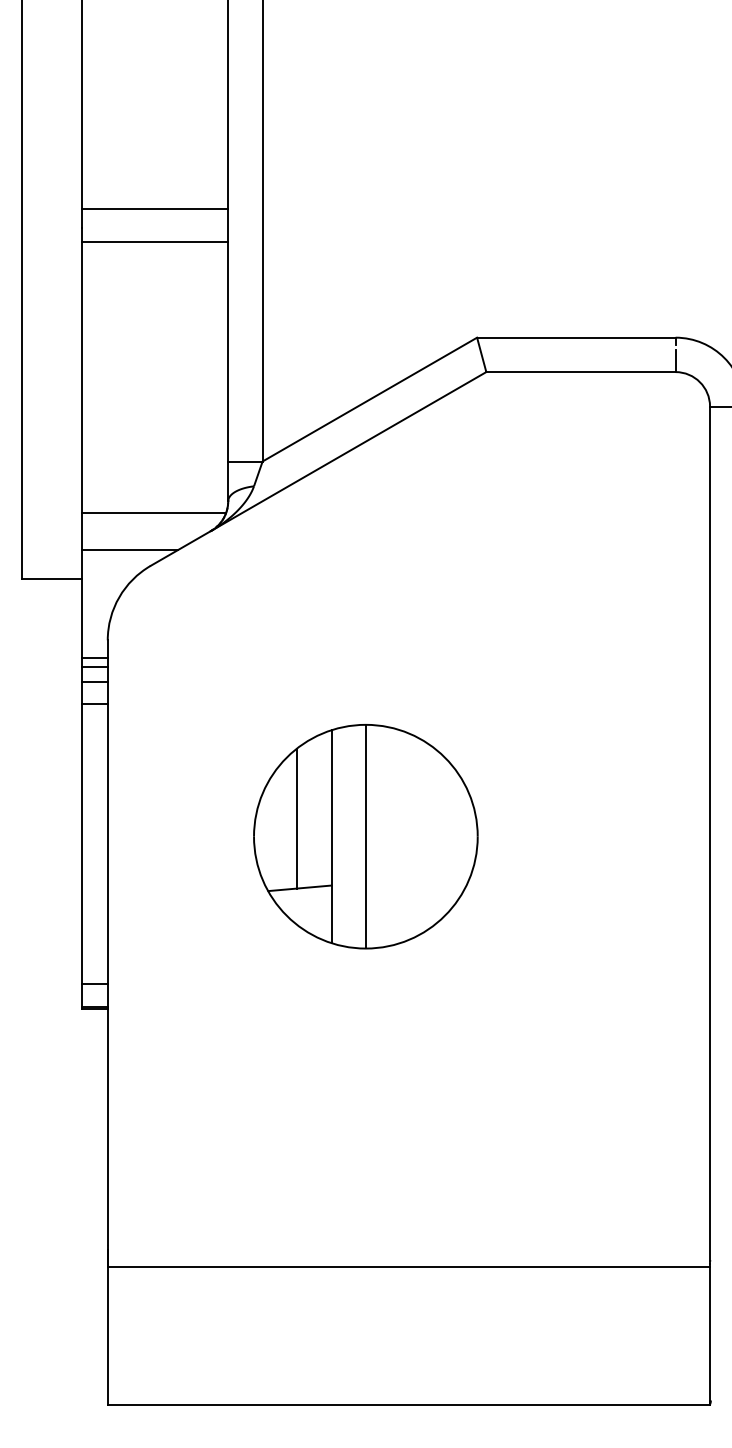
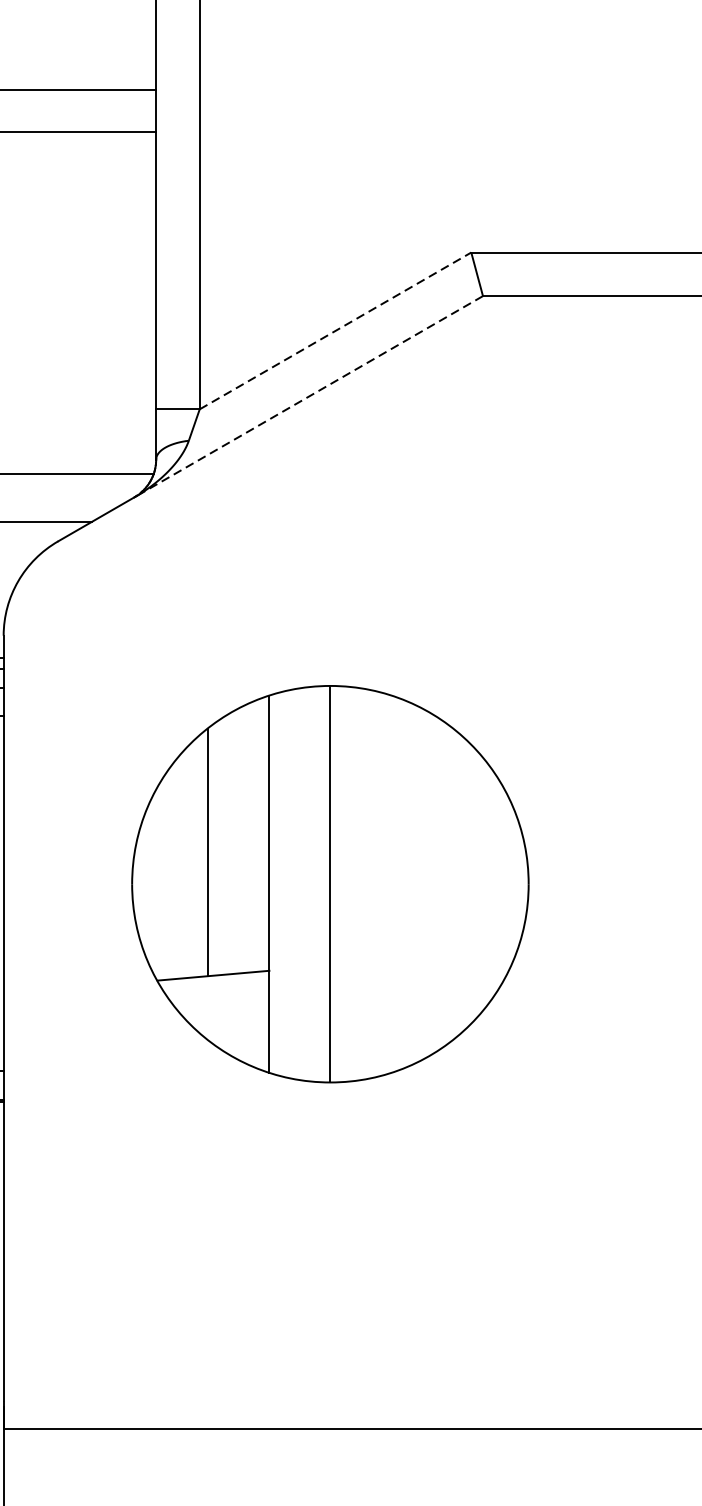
line: (369, 399) -> (335, 330), solid -> dashed
line: (348, 451) -> (308, 396), solid -> dashed
part: (365, 836) -> (329, 884), size x1.4

